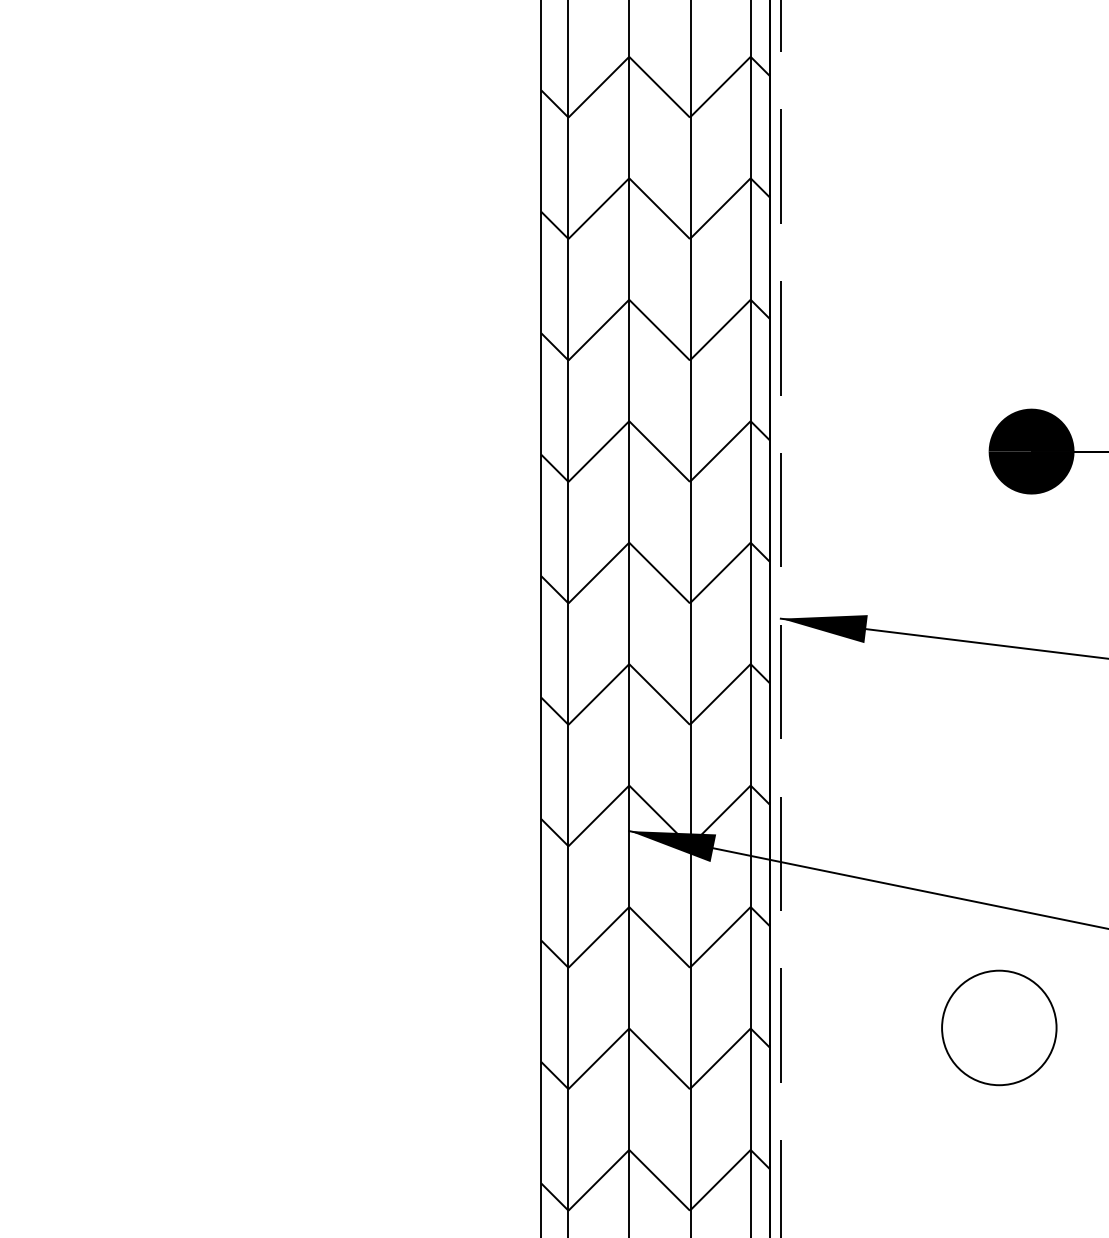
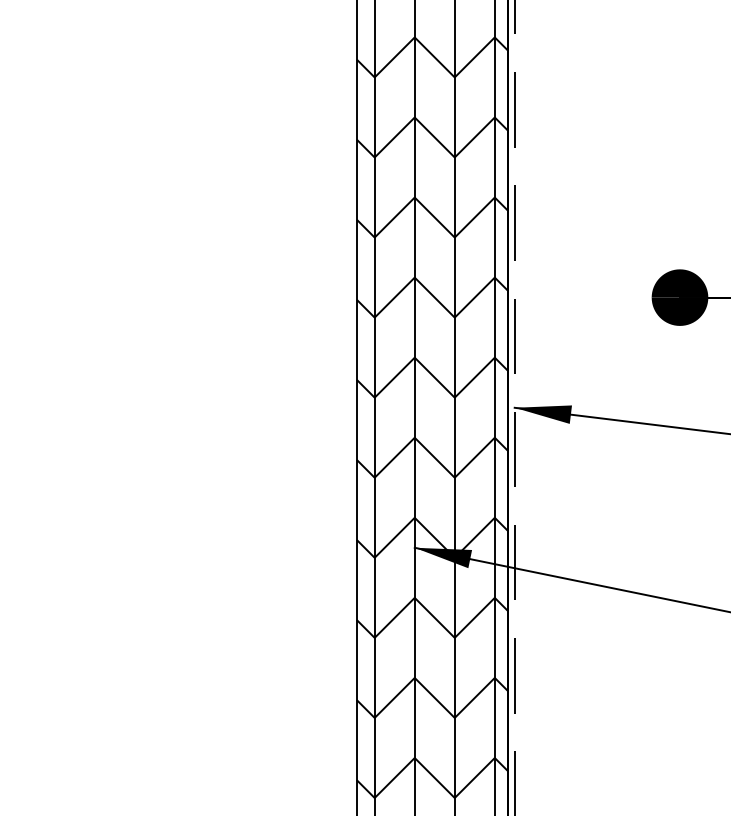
circle: (998, 1027) -> (658, 677), removed

